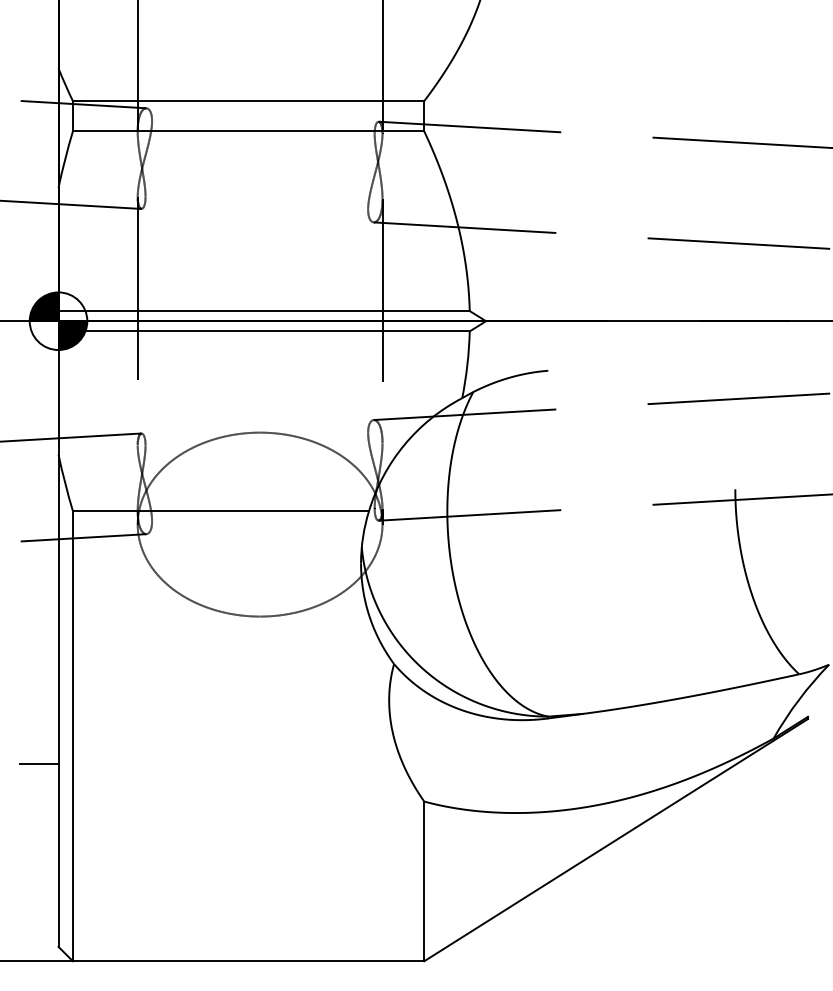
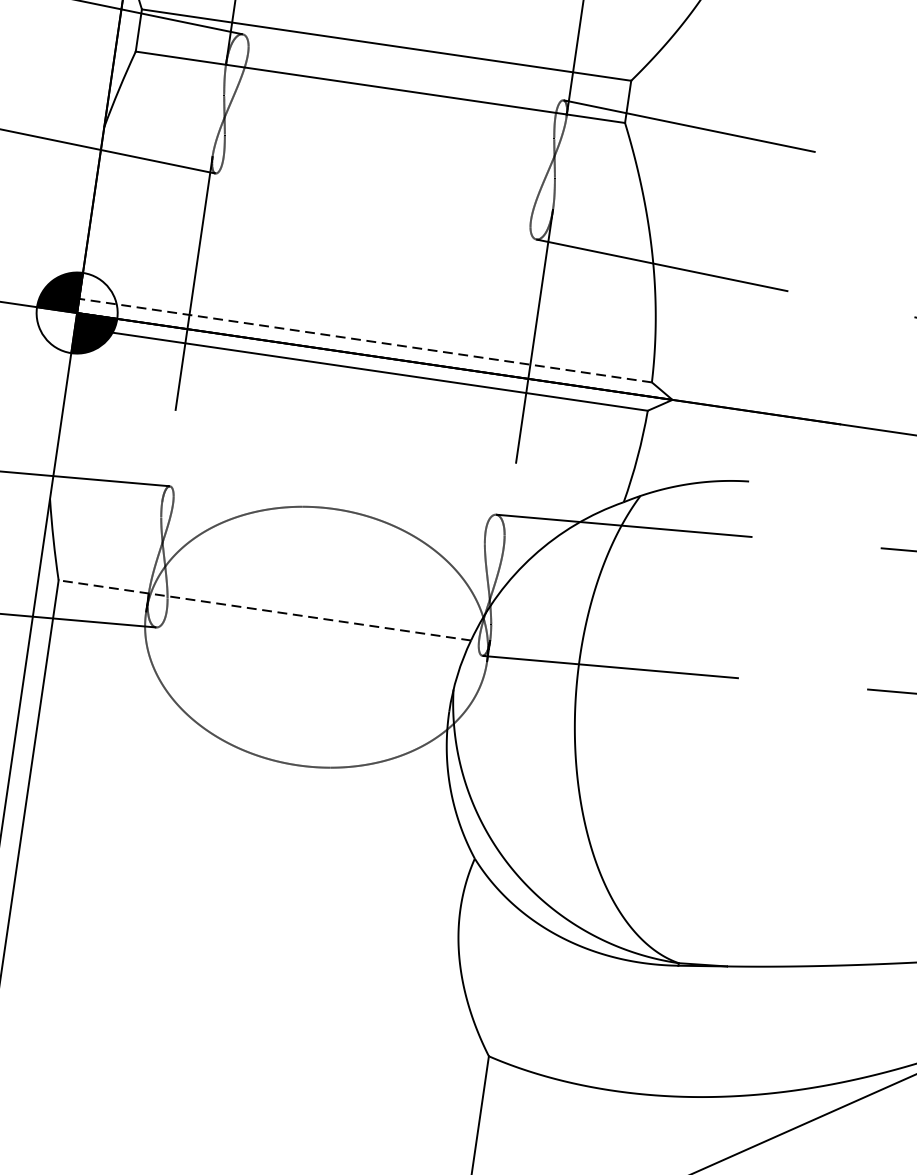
line: (264, 311) -> (365, 341), solid -> dashed
line: (220, 511) -> (264, 610), solid -> dashed

